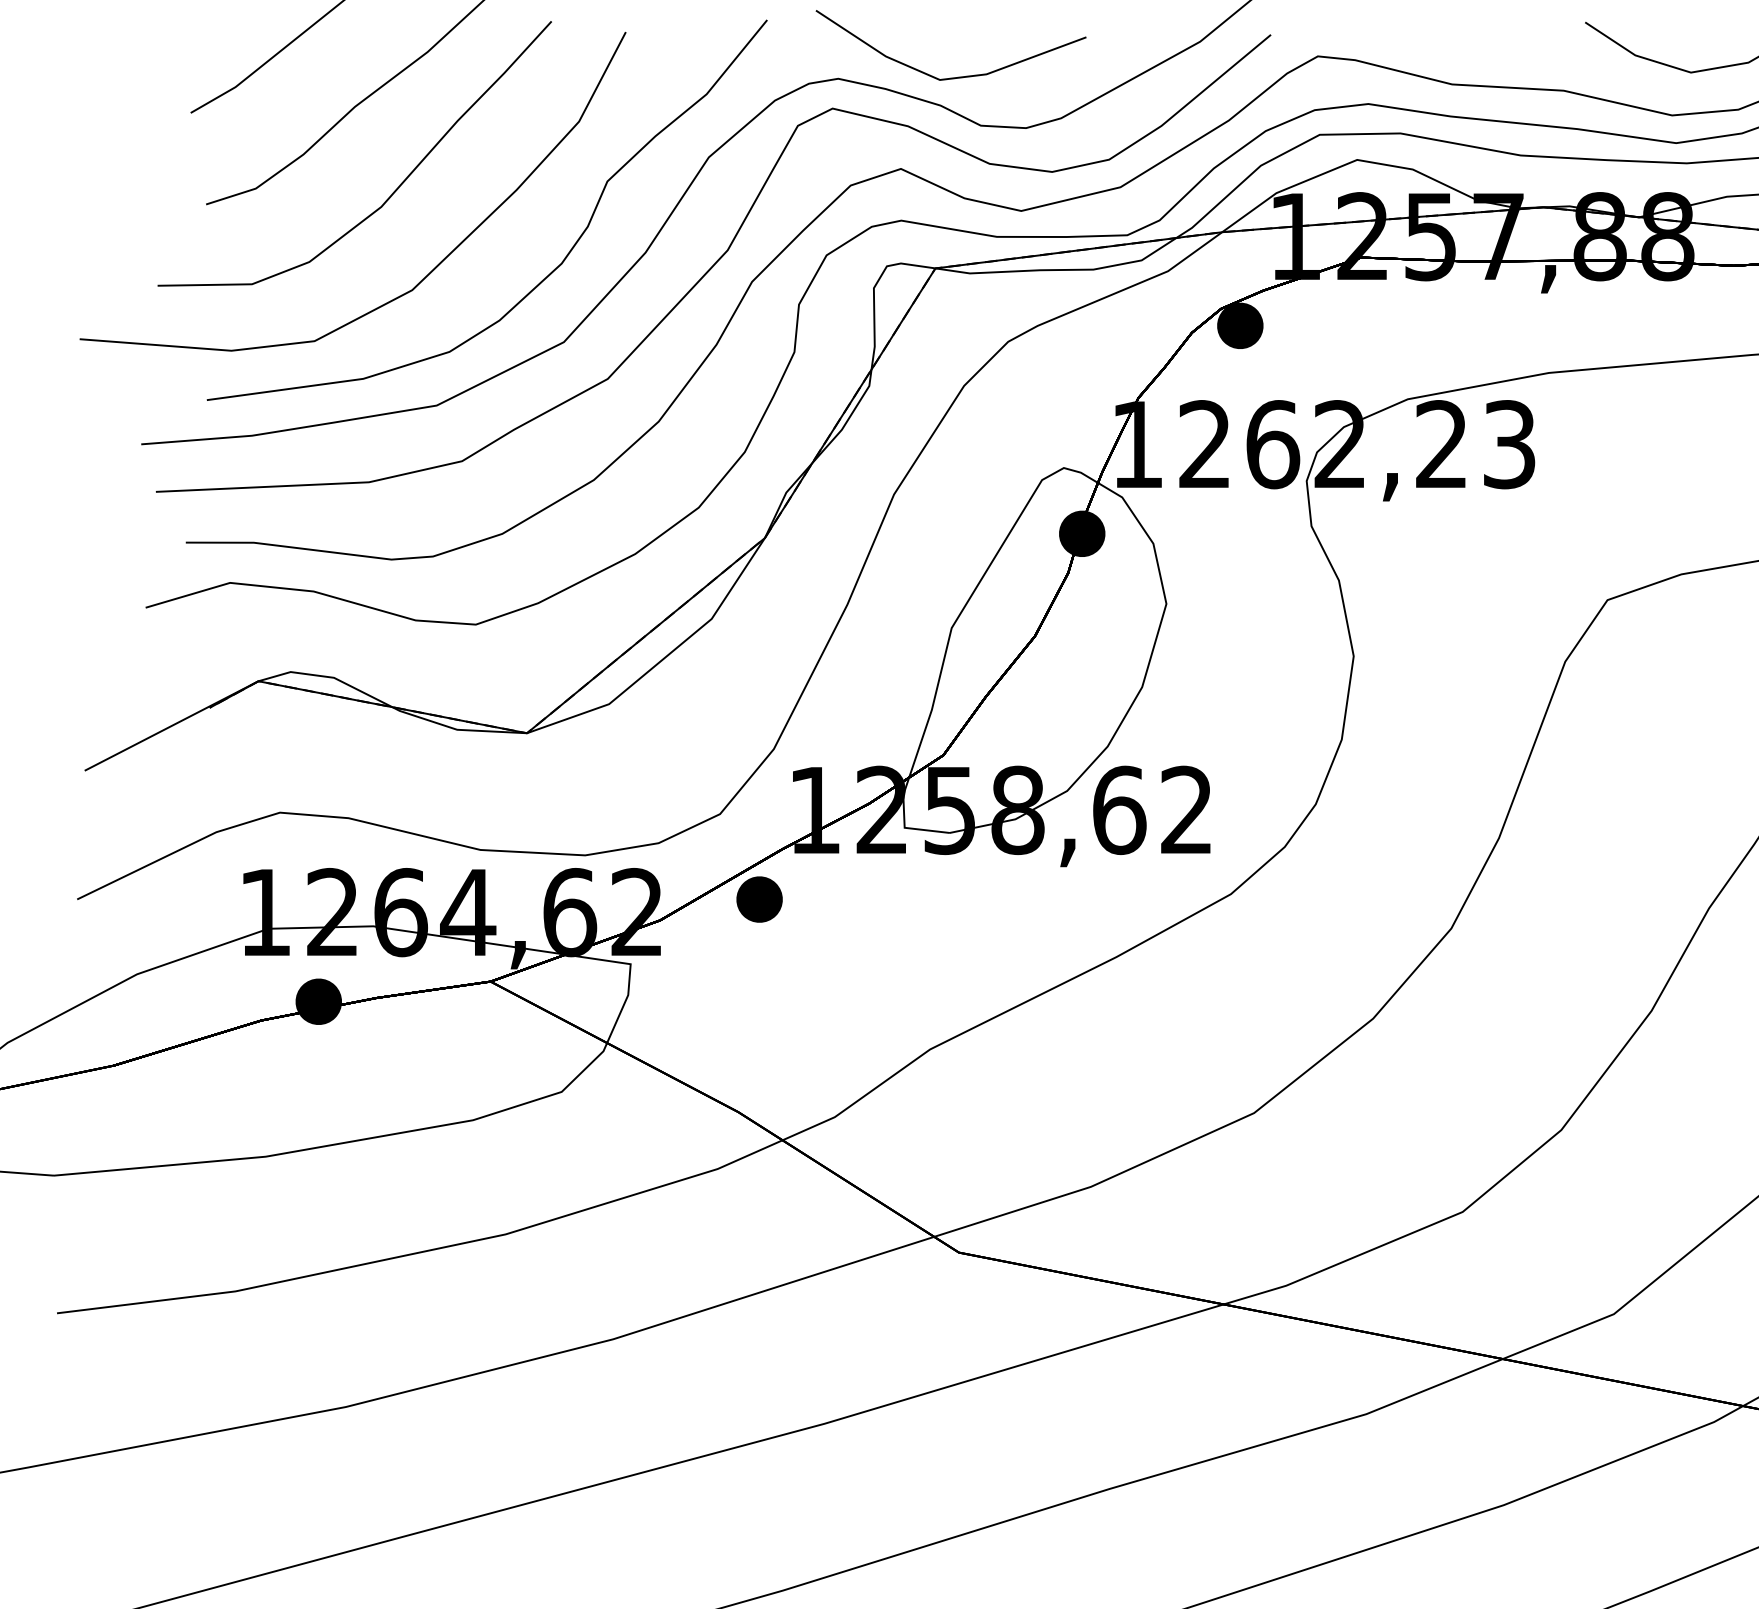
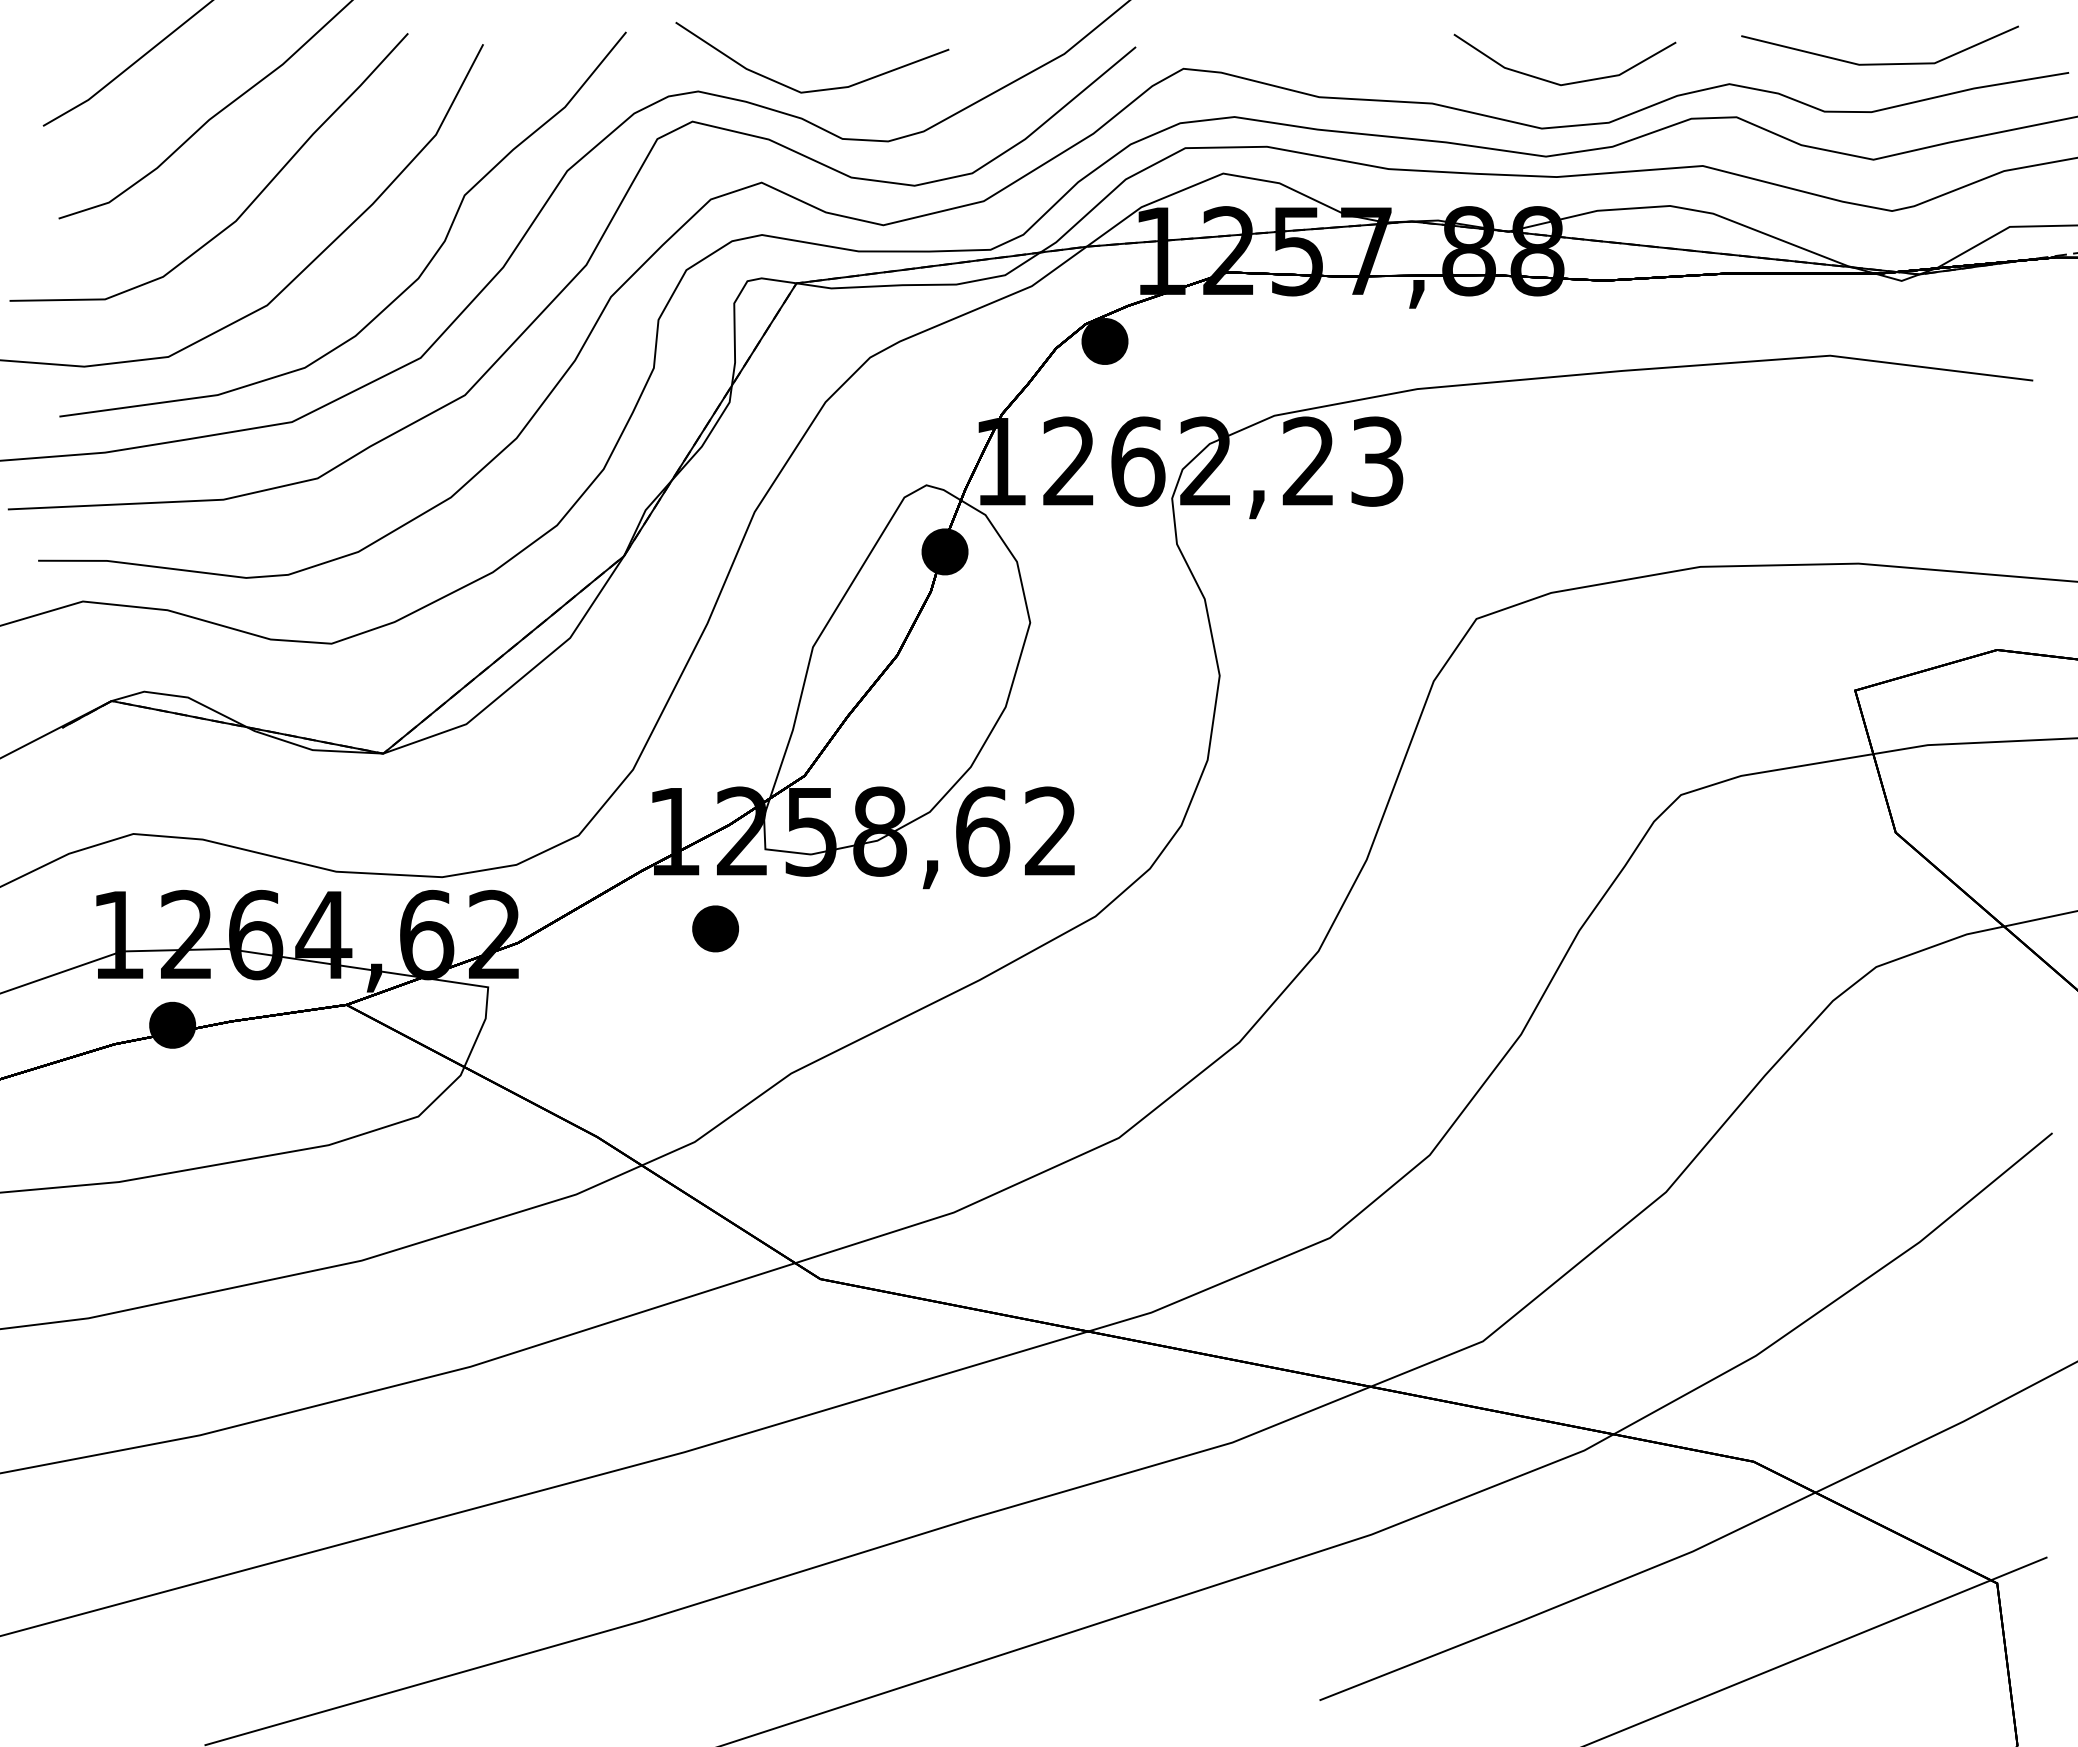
part: (759, 899) -> (715, 928), moved

